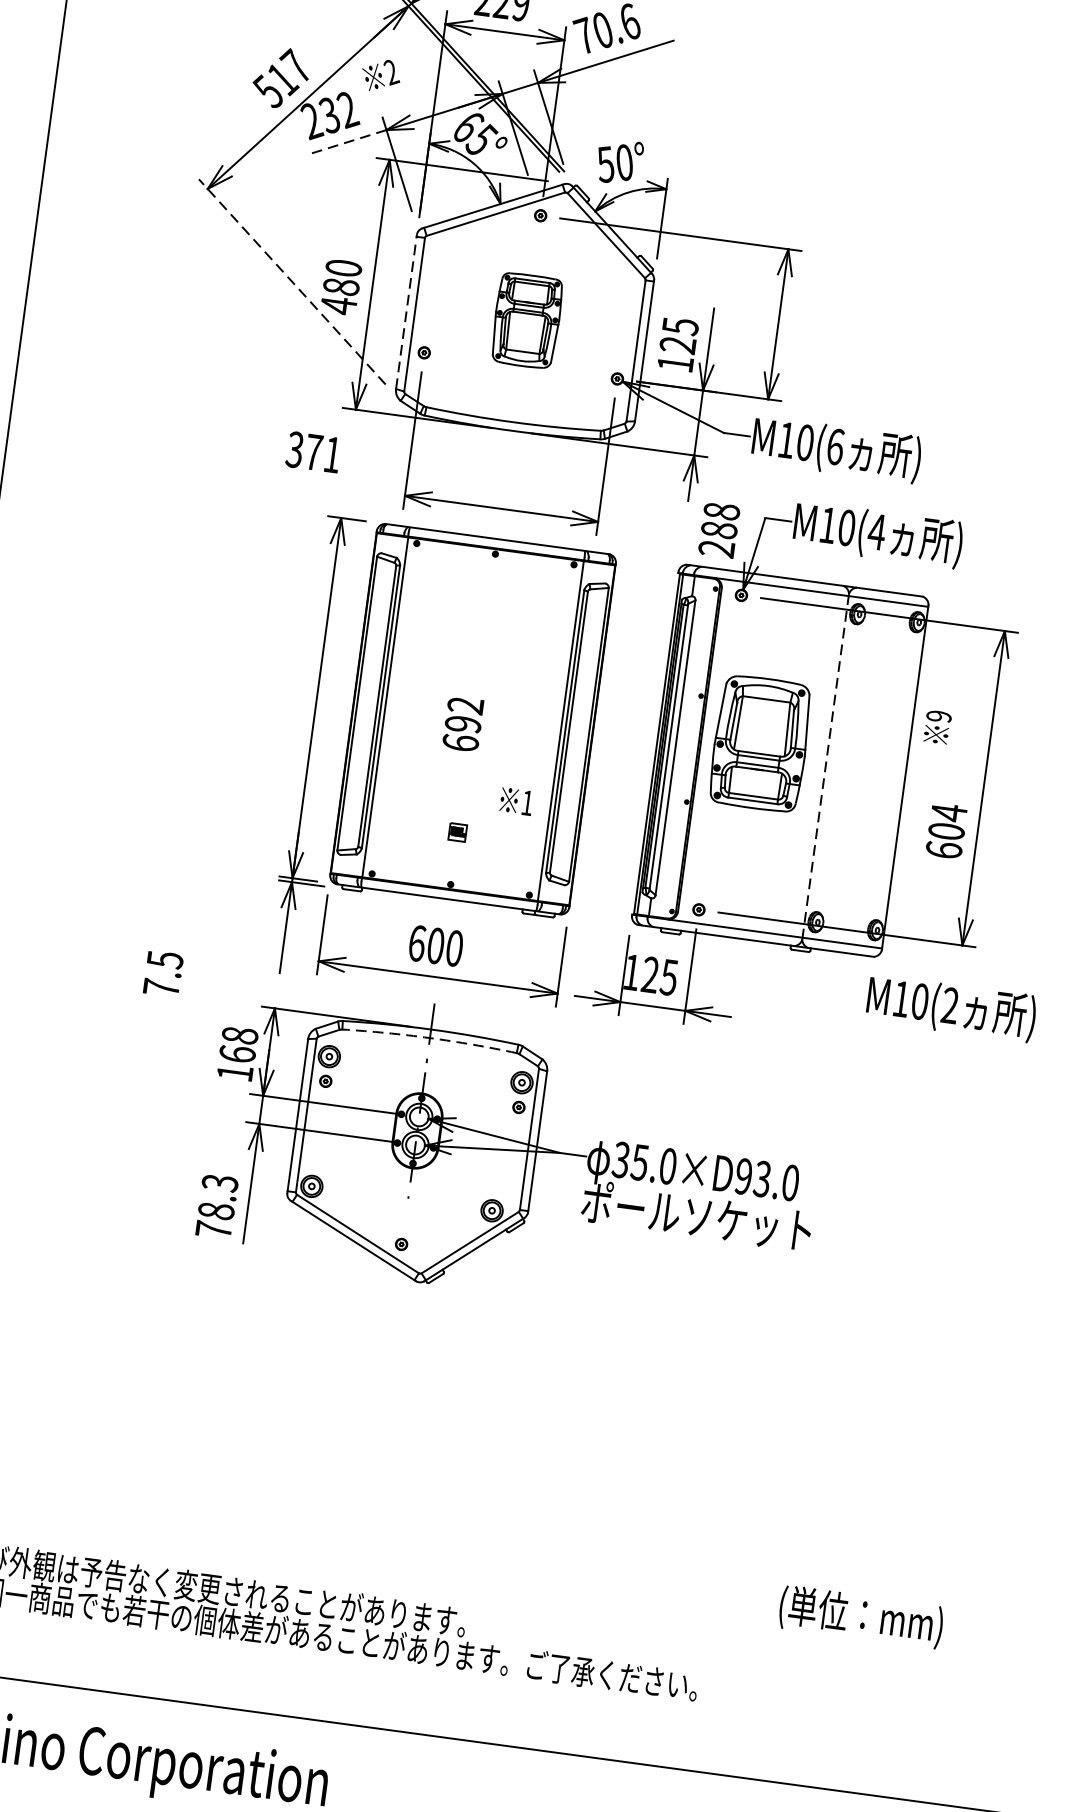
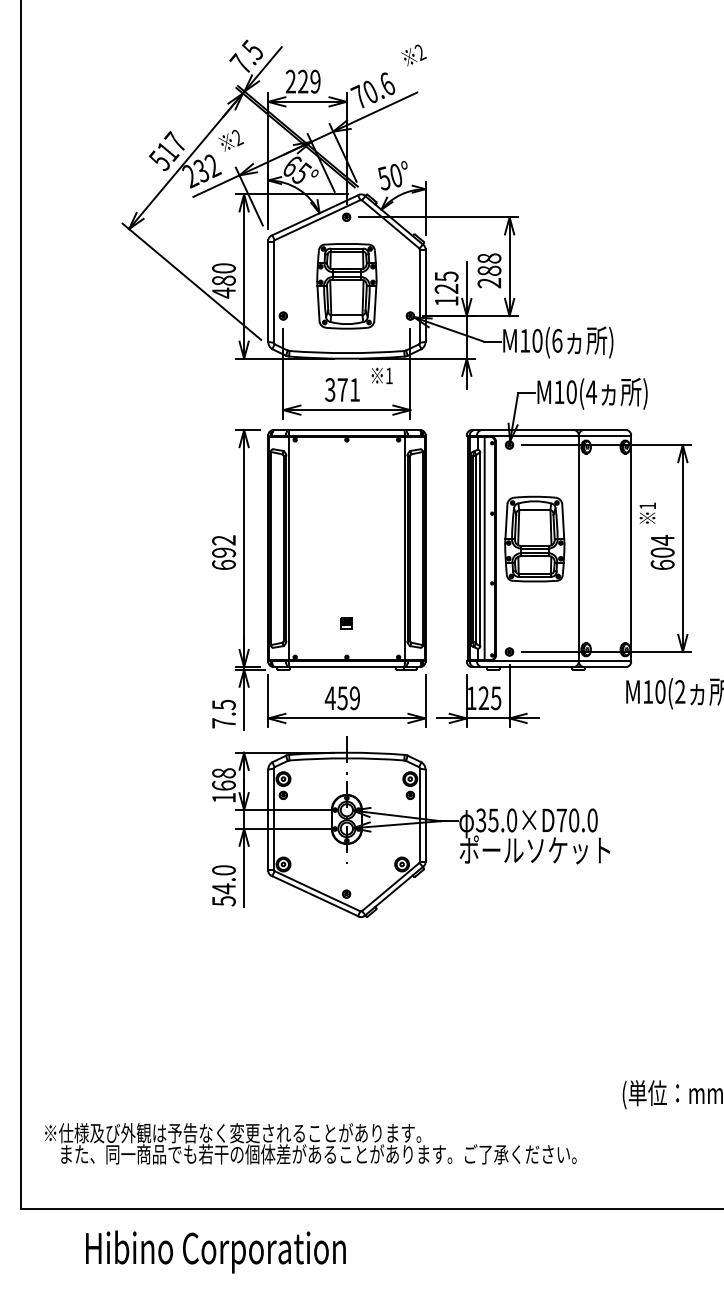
line: (347, 142) -> (215, 186), dashed -> solid
line: (291, 281) -> (191, 281), dashed -> solid
line: (406, 312) -> (268, 291), dashed -> solid
part: (526, 320) -> (346, 286), size x1.43
text: (313, 451) -> (342, 389), moved
text: (719, 529) -> (489, 270), moved
text: (938, 715) -> (647, 505), 9 -> 1
text: (462, 723) -> (223, 552), moved
line: (682, 747) -> (484, 548), added
line: (824, 768) -> (578, 549), dashed -> solid
text: (515, 800) -> (381, 375), moved
text: (946, 831) -> (662, 552), moved
text: (435, 946) -> (342, 698), 600 -> 459
text: (162, 974) -> (223, 714), moved
arc: (429, 1038) -> (346, 758), dashed -> solid
text: (752, 1177) -> (567, 820), 35.0×D93.0 -> 35.0×D70.0
text: (216, 1205) -> (223, 885), 78.3 -> 54.0

